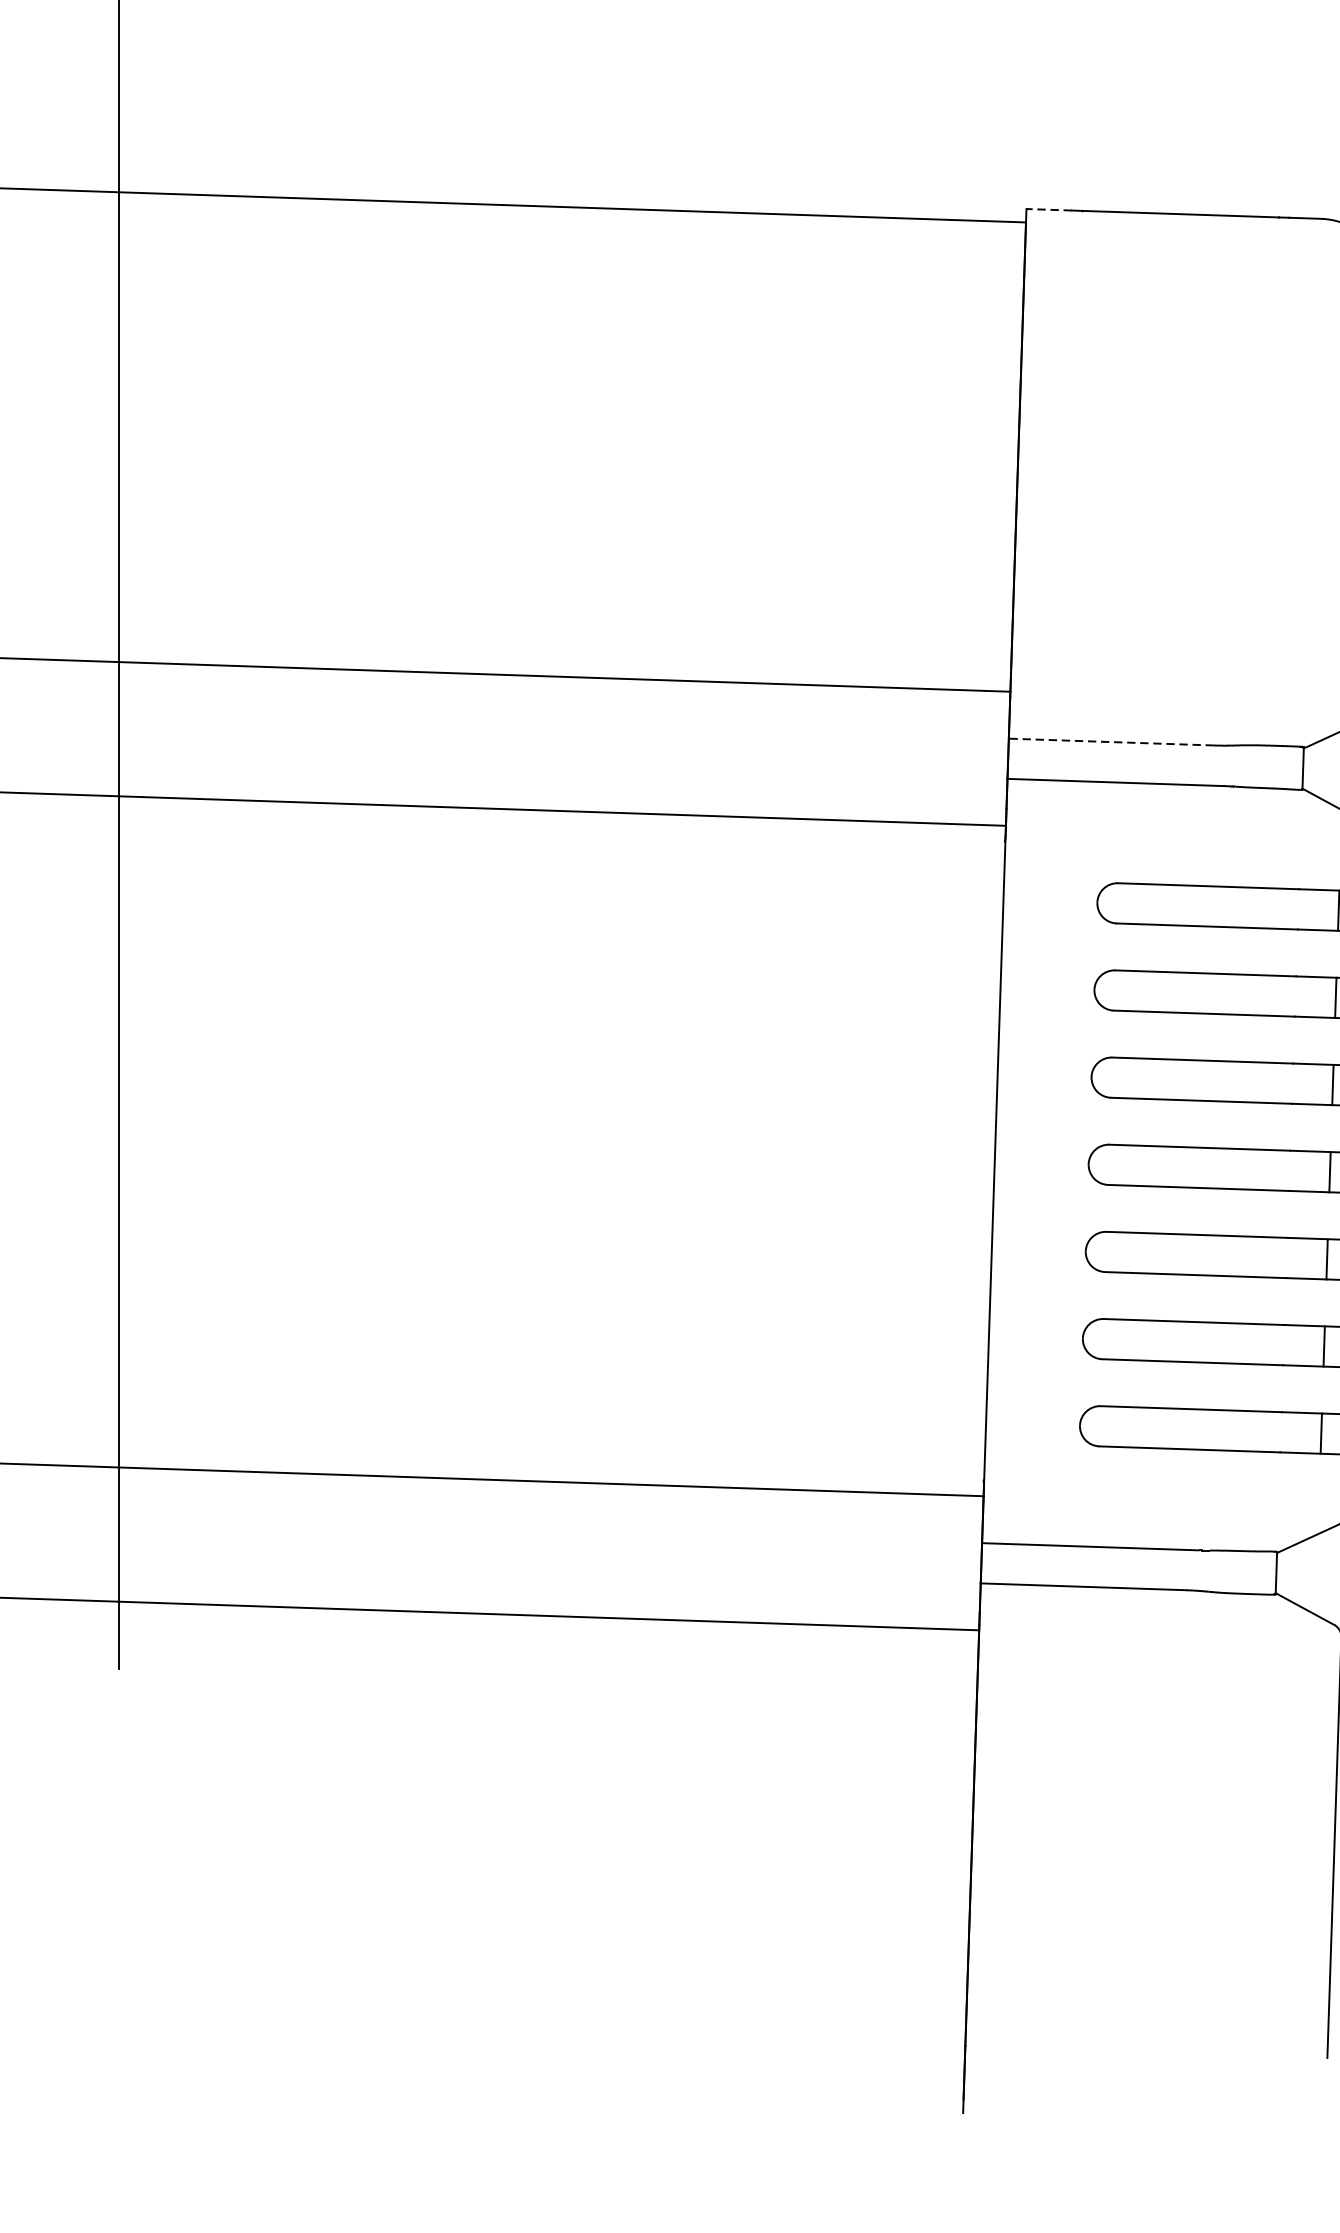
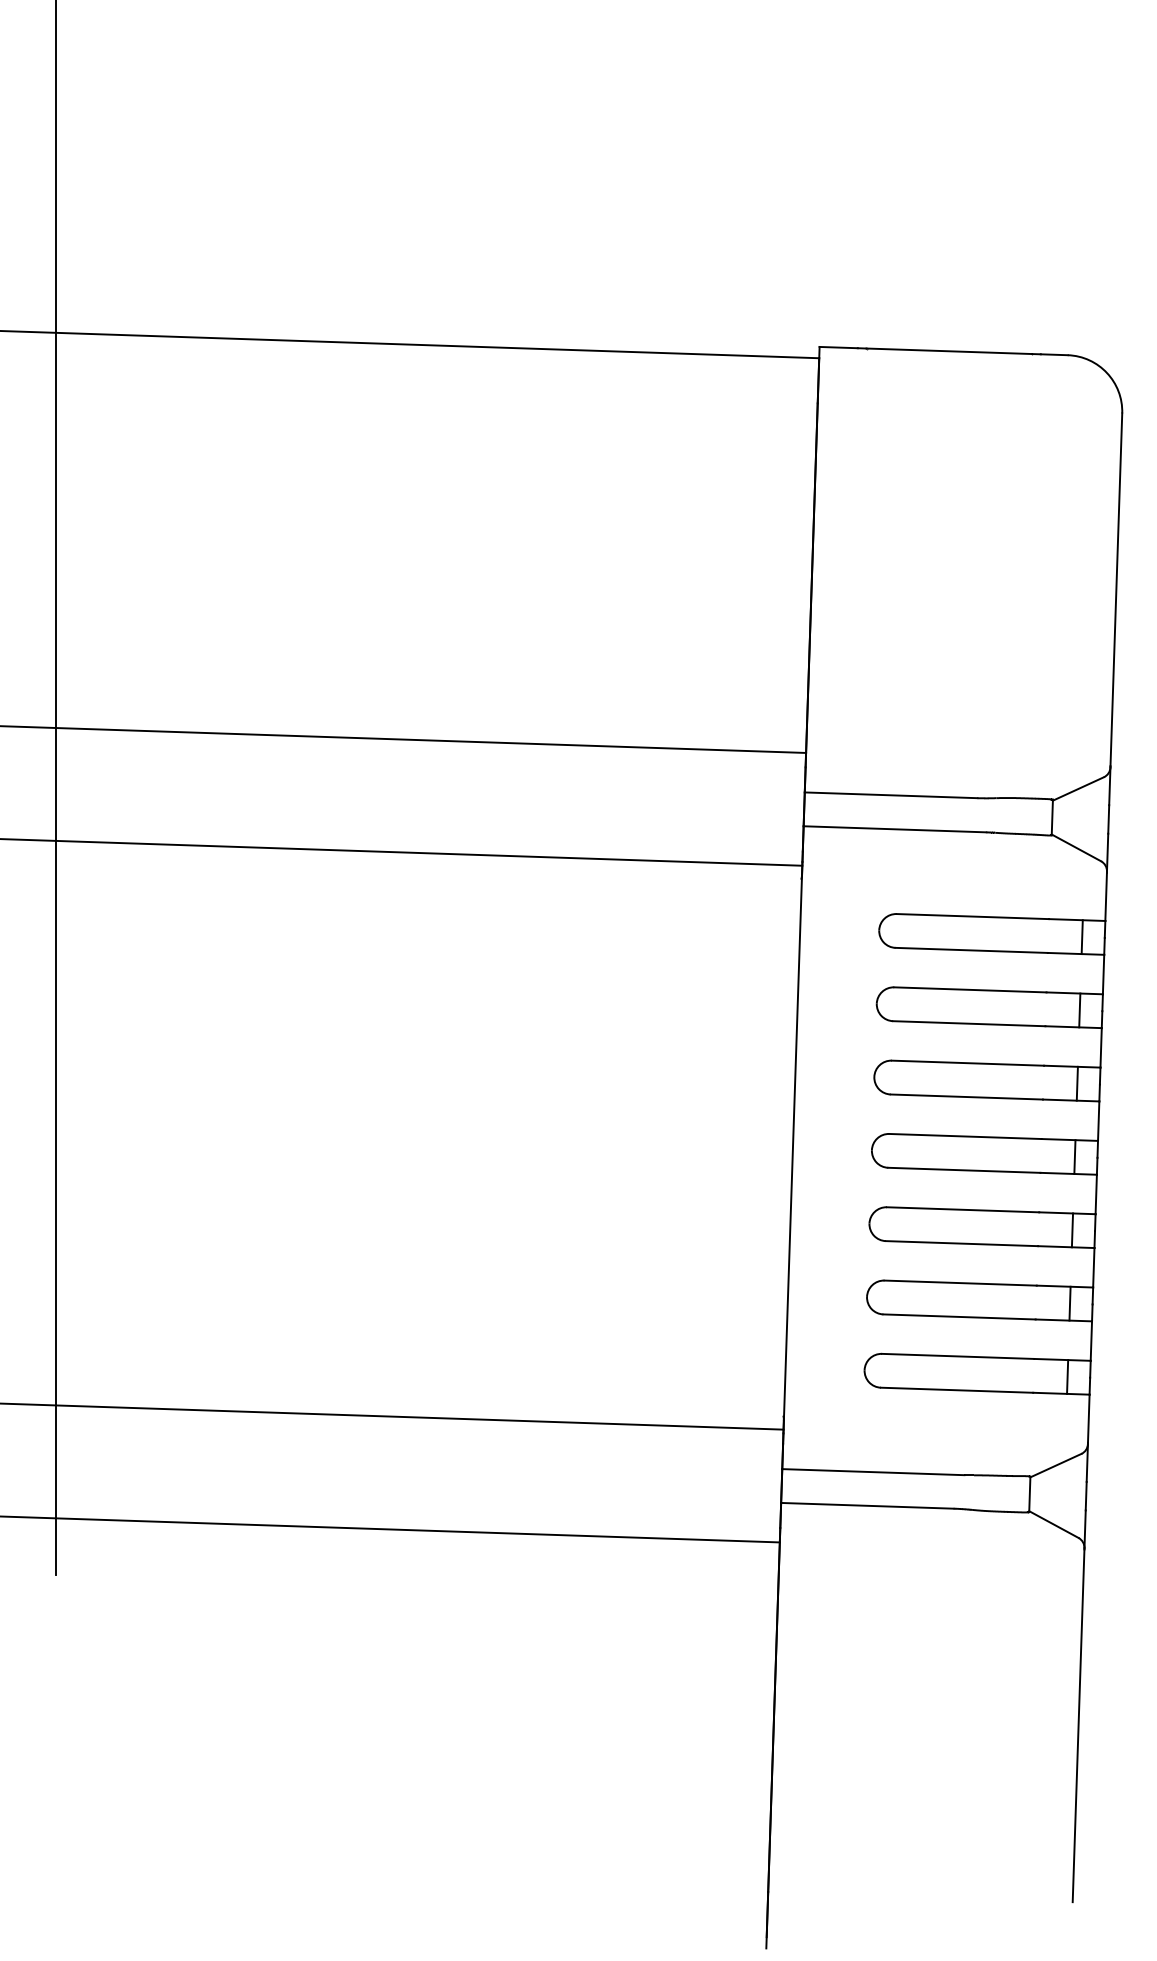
line: (1048, 209) -> (838, 347), dashed -> solid
line: (1110, 742) -> (890, 795), dashed -> solid

